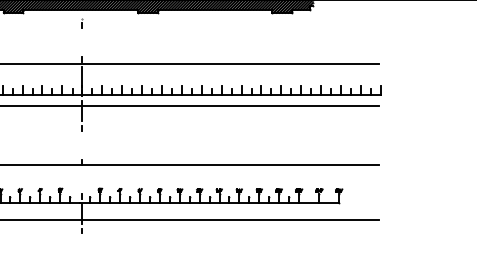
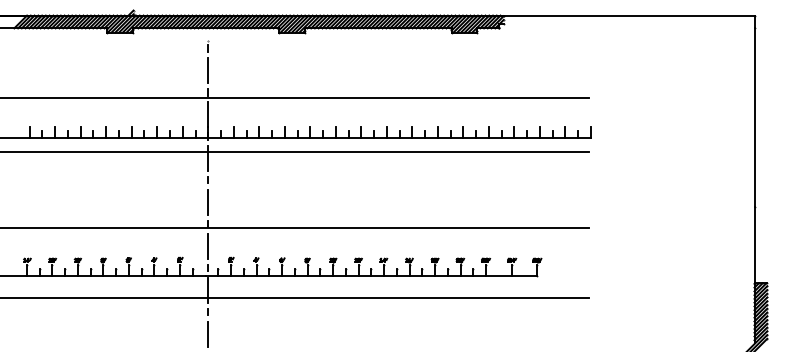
line: (81, 42) -> (207, 70), added
line: (81, 144) -> (207, 201), added
line: (81, 179) -> (207, 245), added
line: (81, 247) -> (207, 333), added

